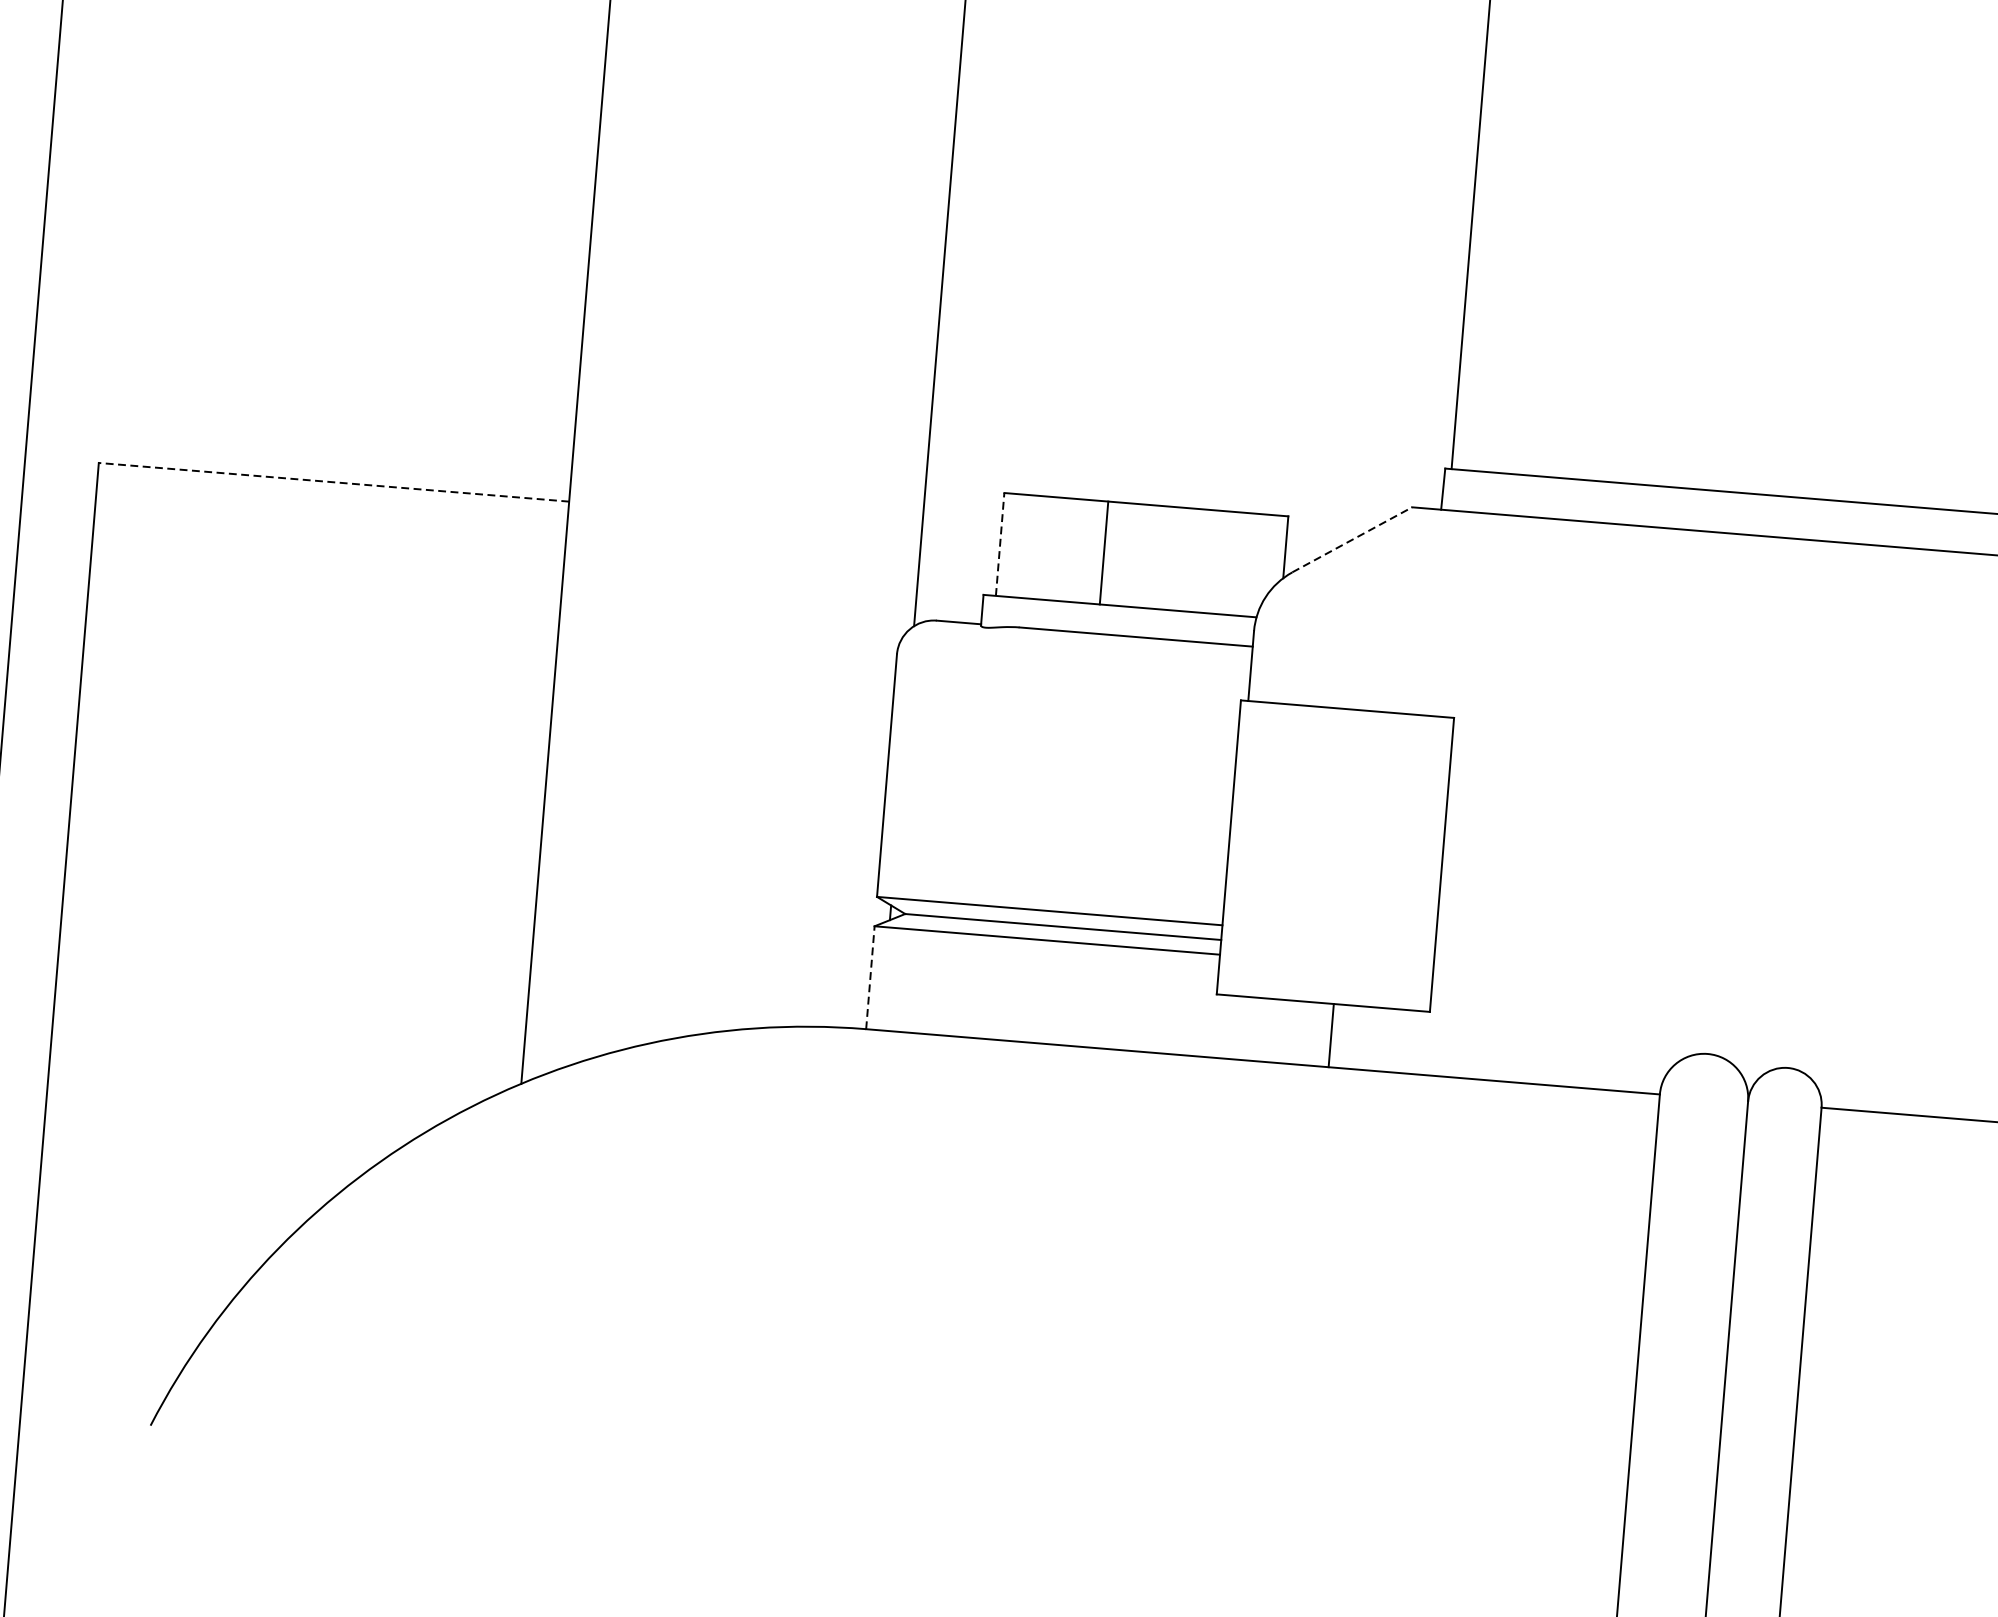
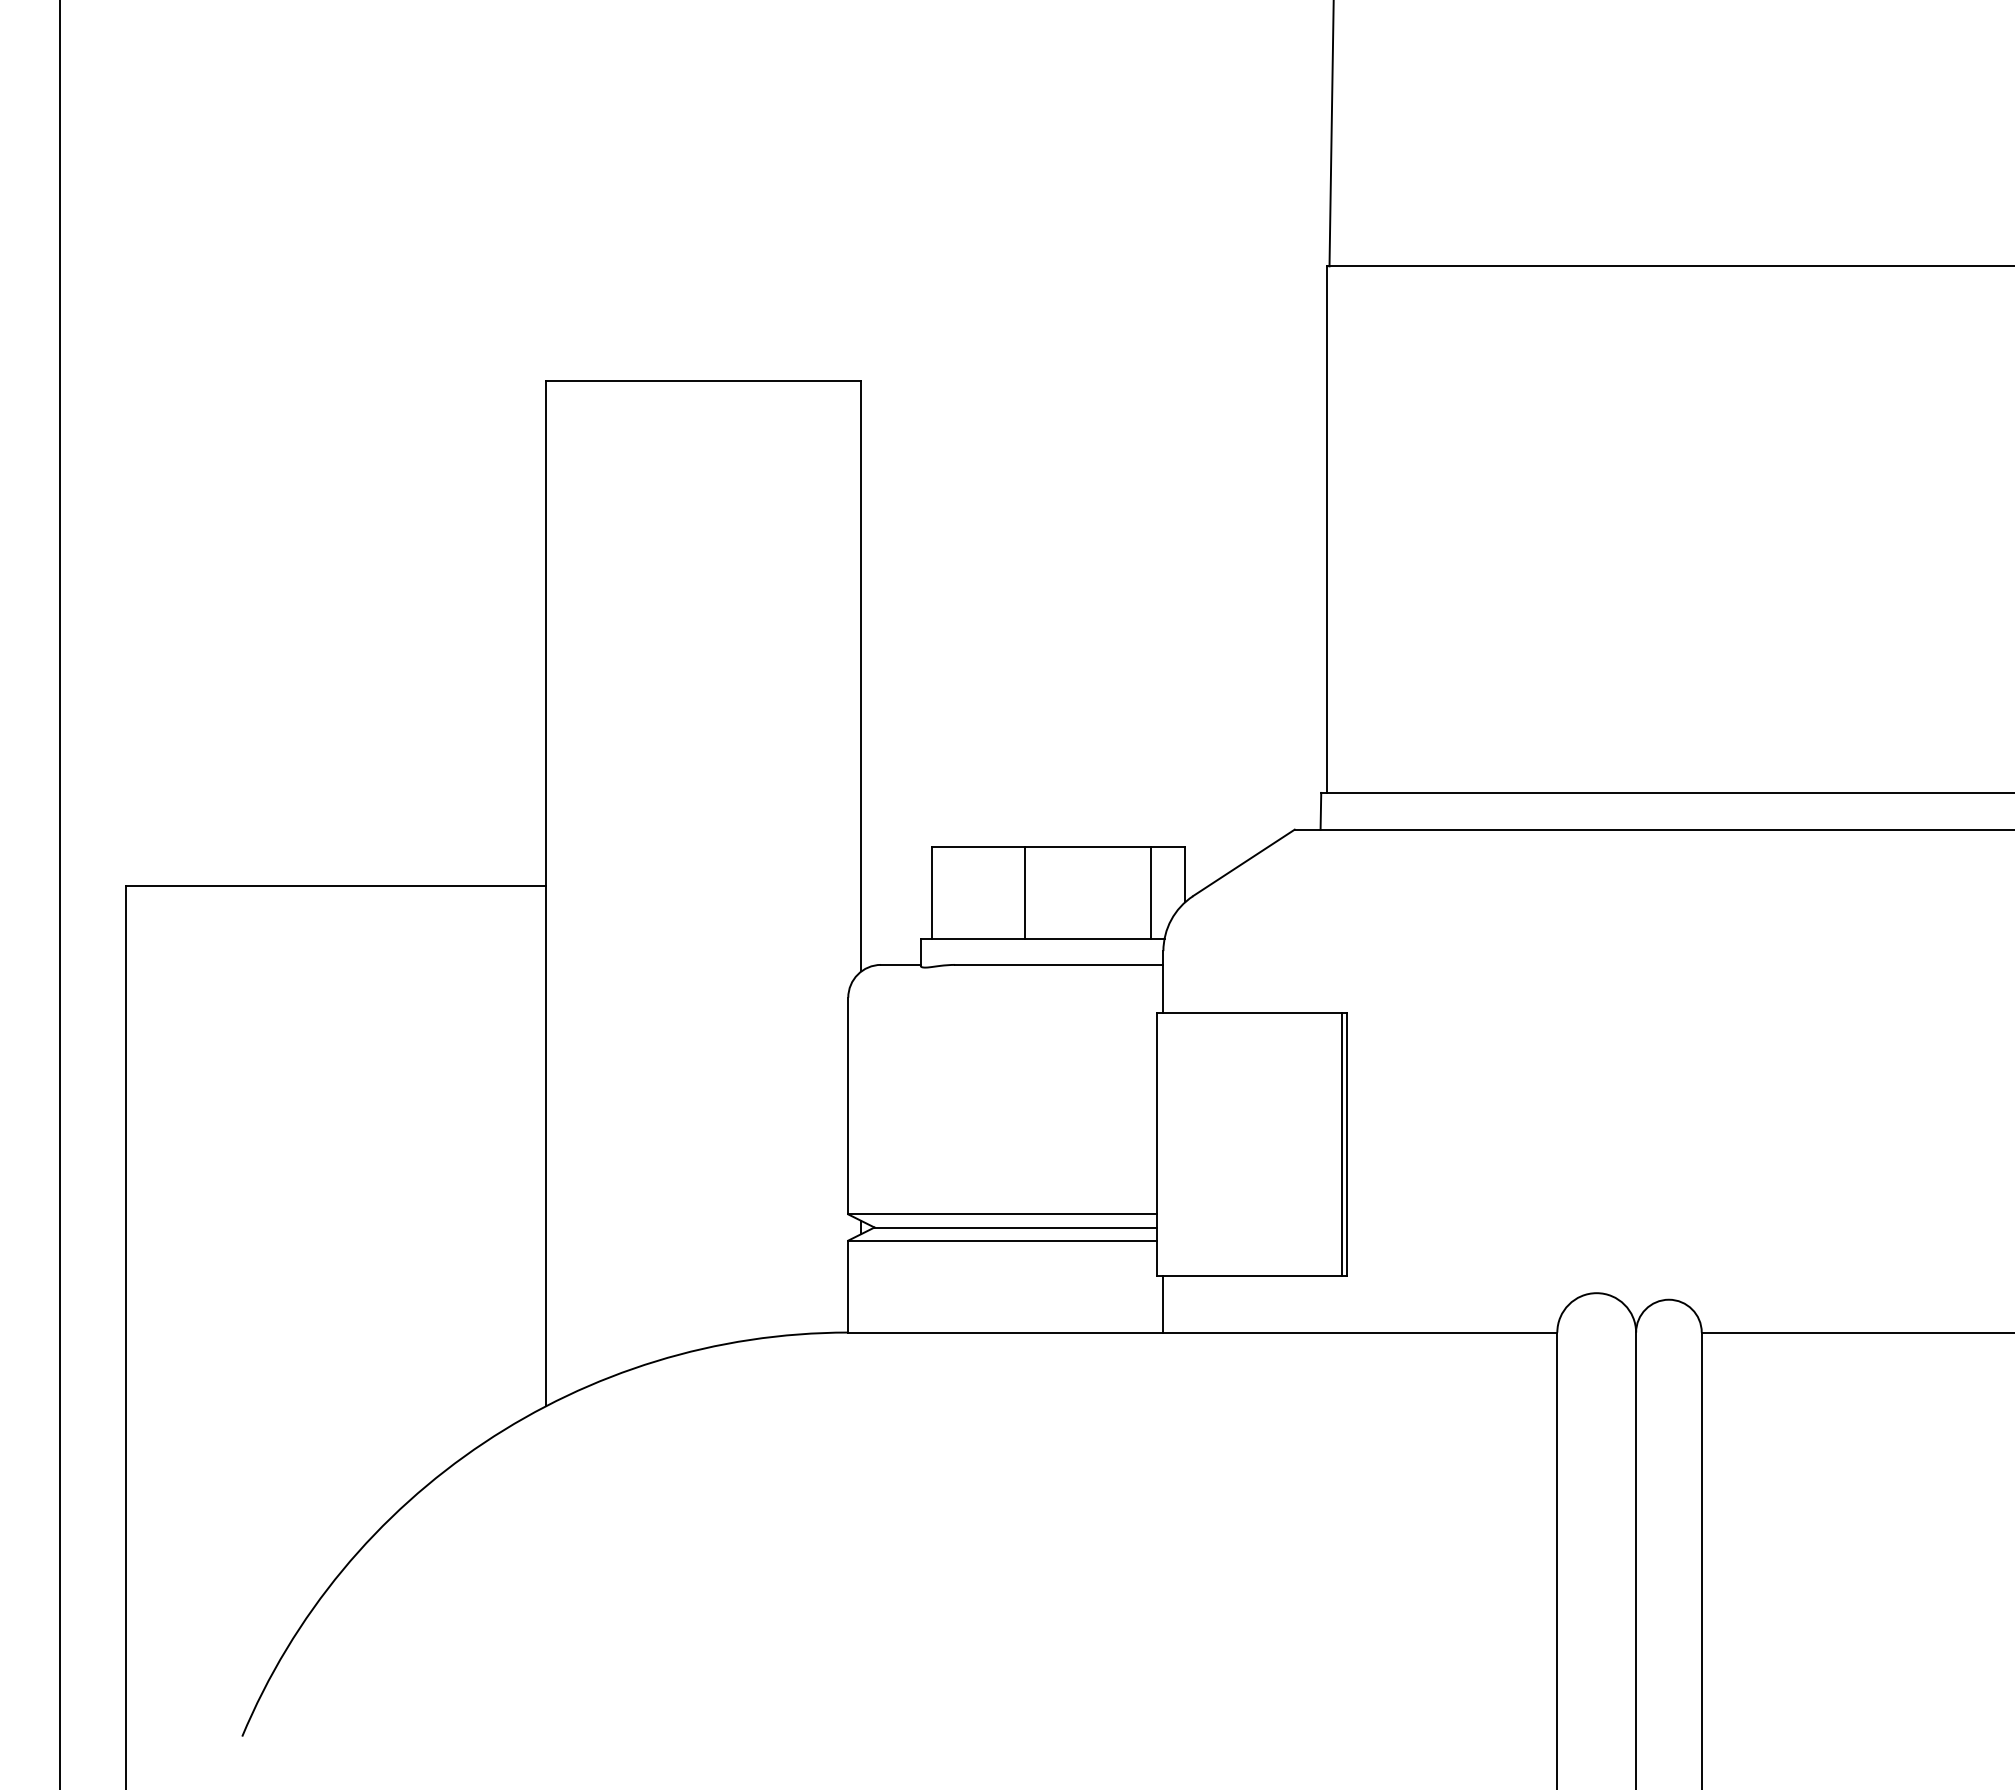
line: (333, 482) -> (335, 886), dashed -> solid
line: (1351, 539) -> (1243, 862), dashed -> solid
line: (999, 544) -> (931, 892), dashed -> solid
line: (1246, 564) -> (1151, 892), added
line: (1435, 864) -> (1341, 1144), added
line: (870, 977) -> (848, 1286), dashed -> solid
line: (1331, 1035) -> (1163, 1304), moved

